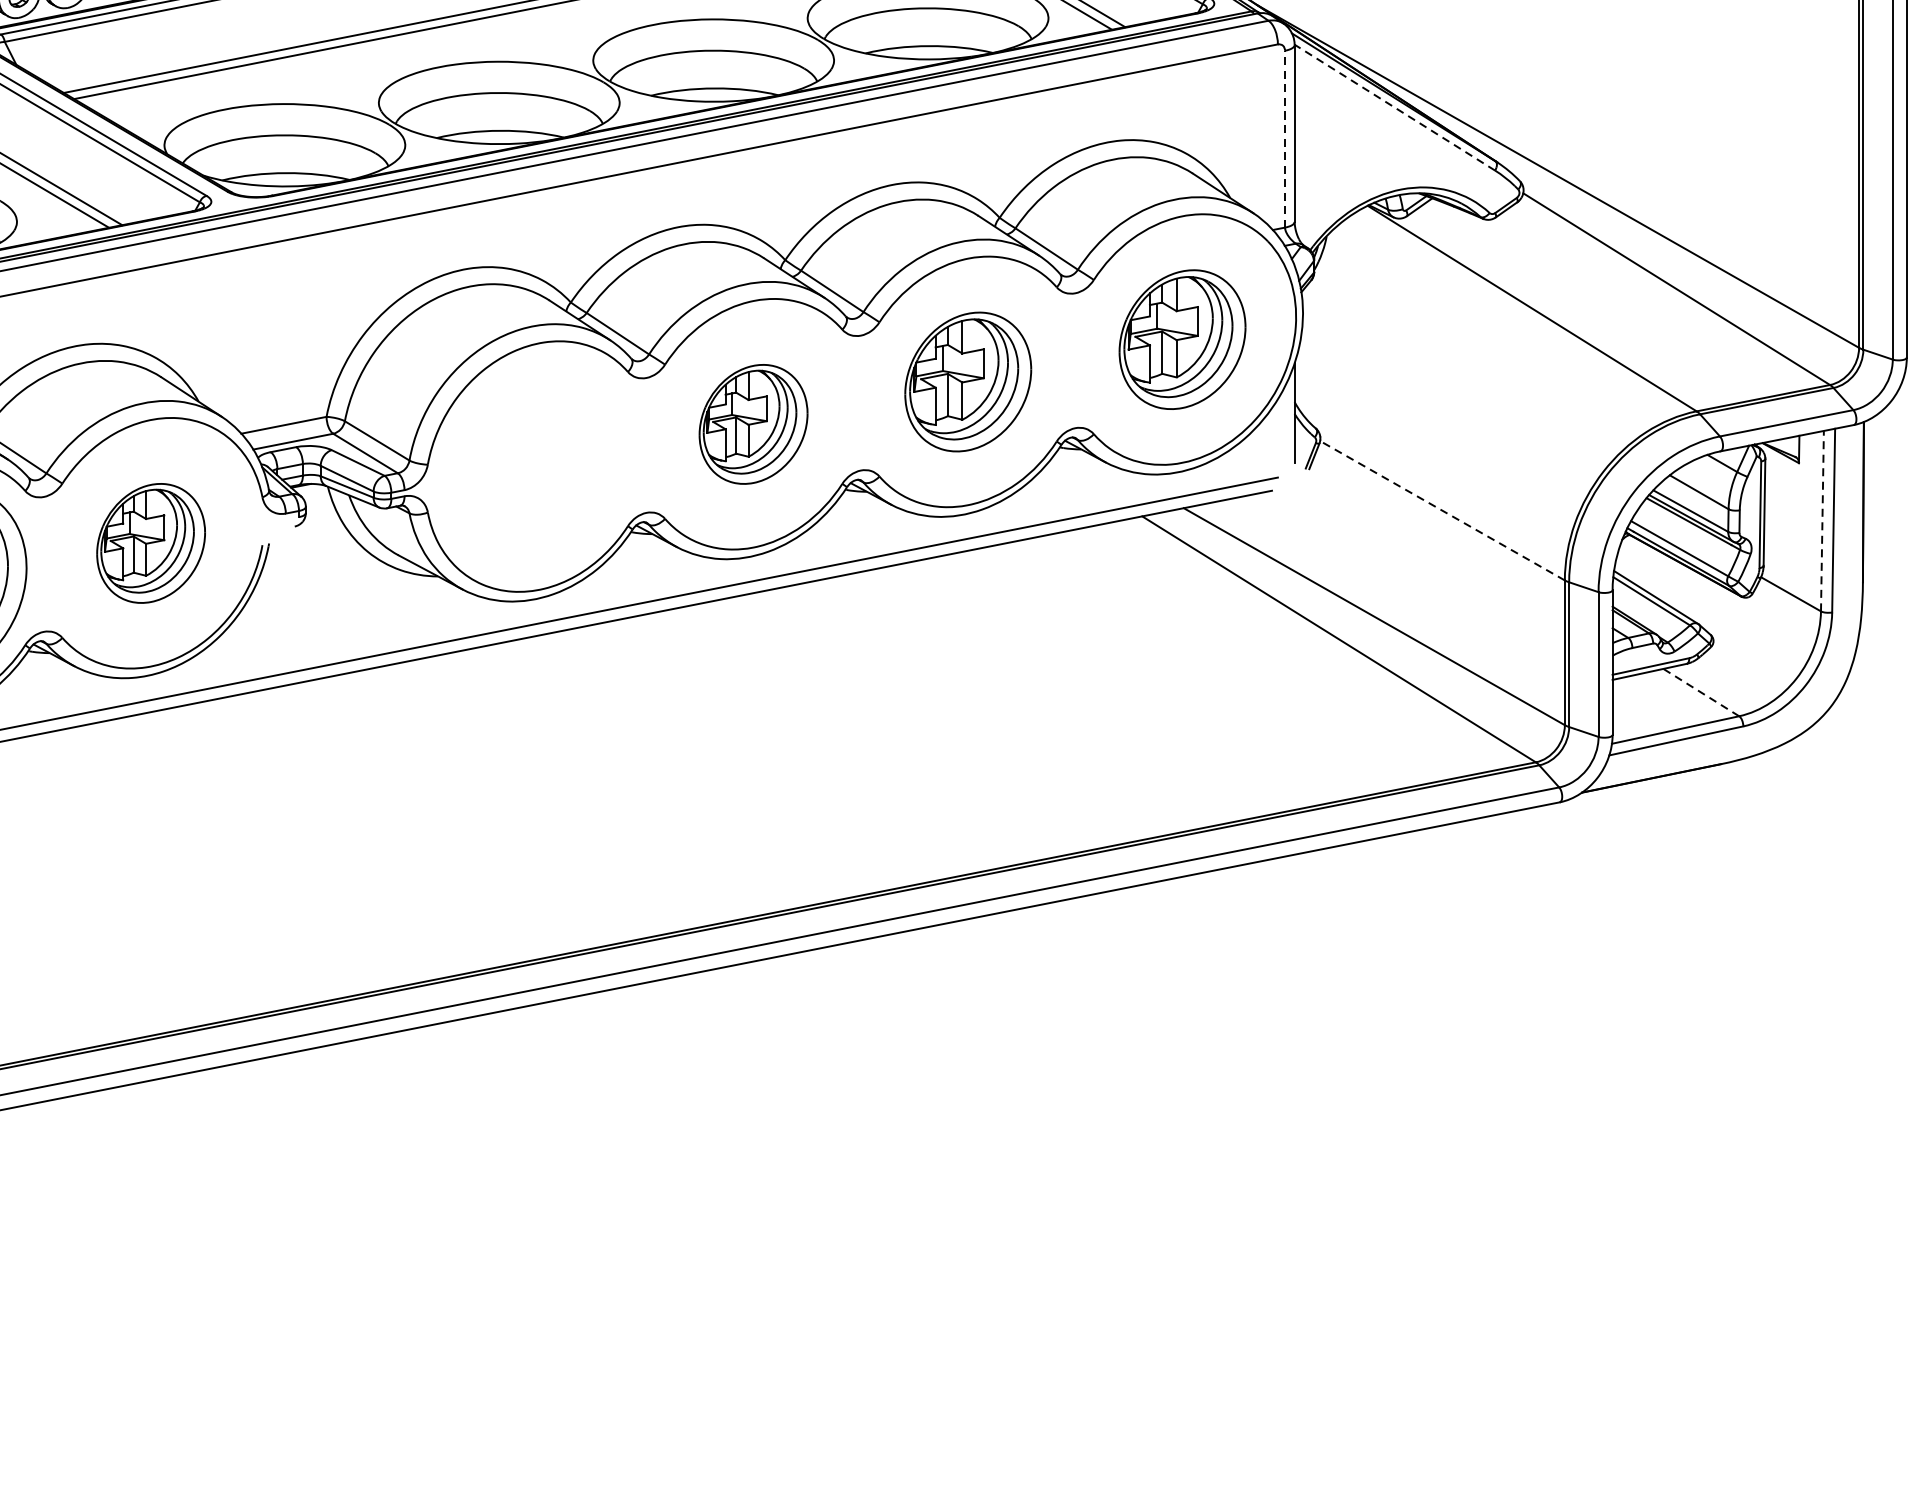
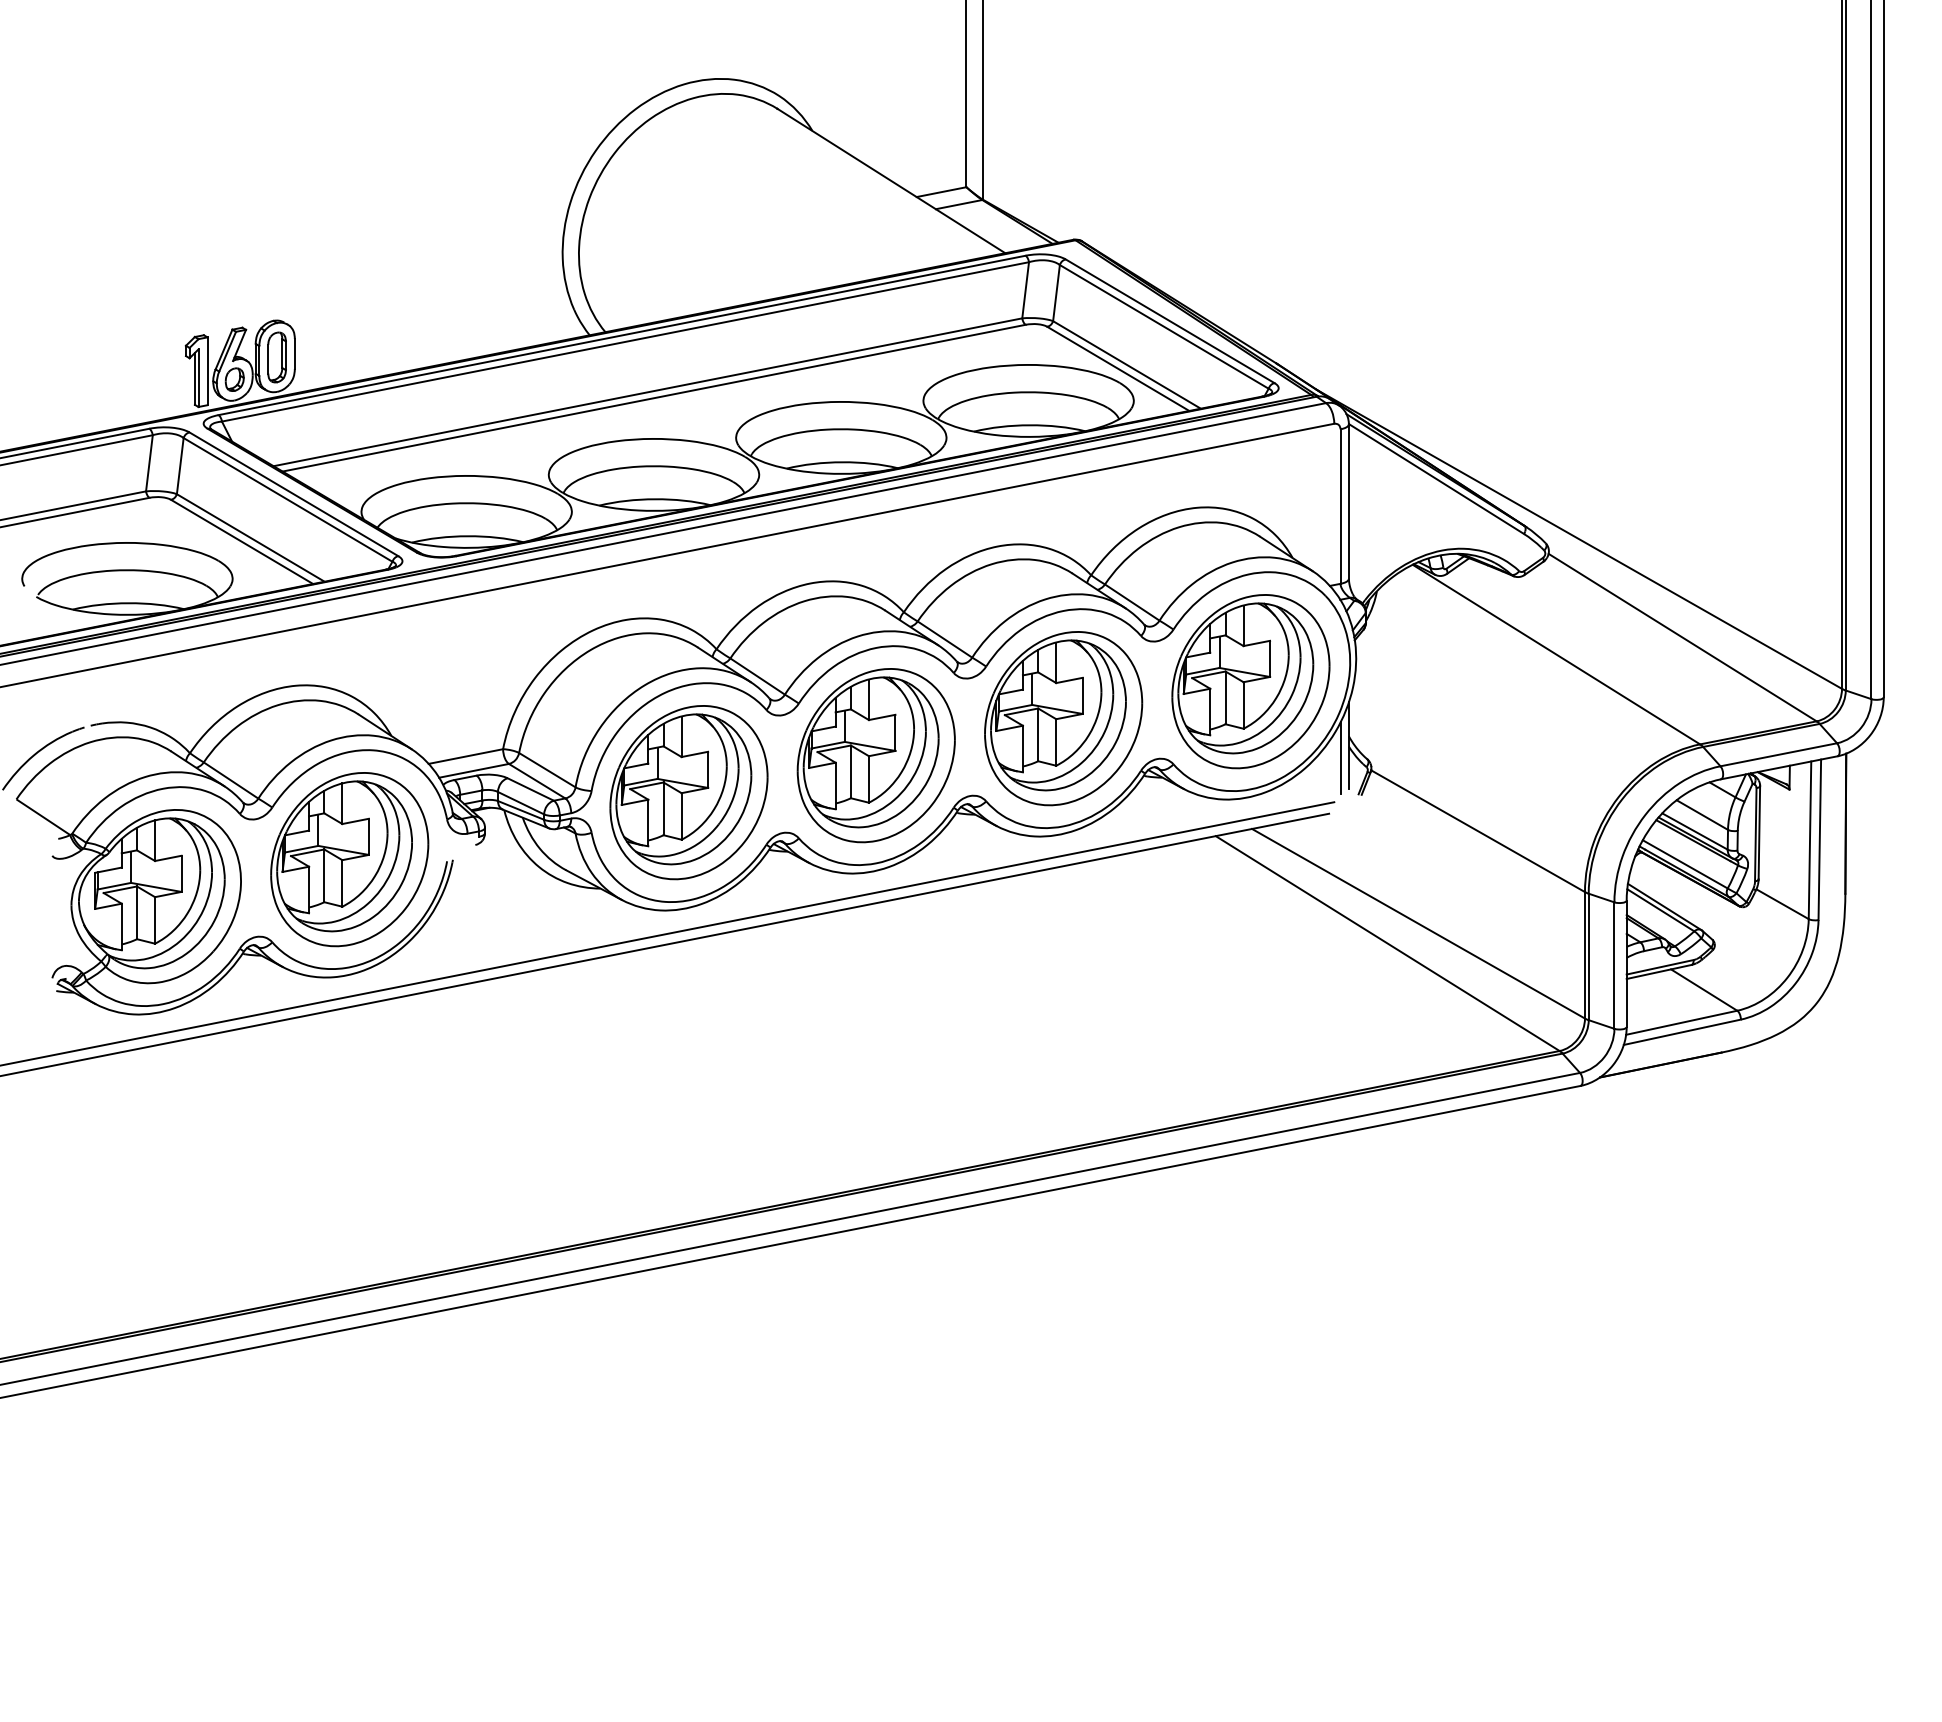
line: (1394, 107) -> (1436, 478), dashed -> solid
line: (1285, 139) -> (1340, 506), dashed -> solid
part: (1182, 339) -> (1250, 681), size x1.43
part: (967, 381) -> (1063, 718), size x1.43
part: (752, 424) -> (875, 755), size x1.67
line: (1285, 427) -> (1340, 758), added
part: (538, 466) -> (688, 792), added
line: (1441, 509) -> (1477, 830), dashed -> solid
line: (1823, 521) -> (1810, 840), dashed -> solid
part: (150, 543) -> (349, 859), size x1.67
line: (1700, 691) -> (1703, 989), dashed -> solid

